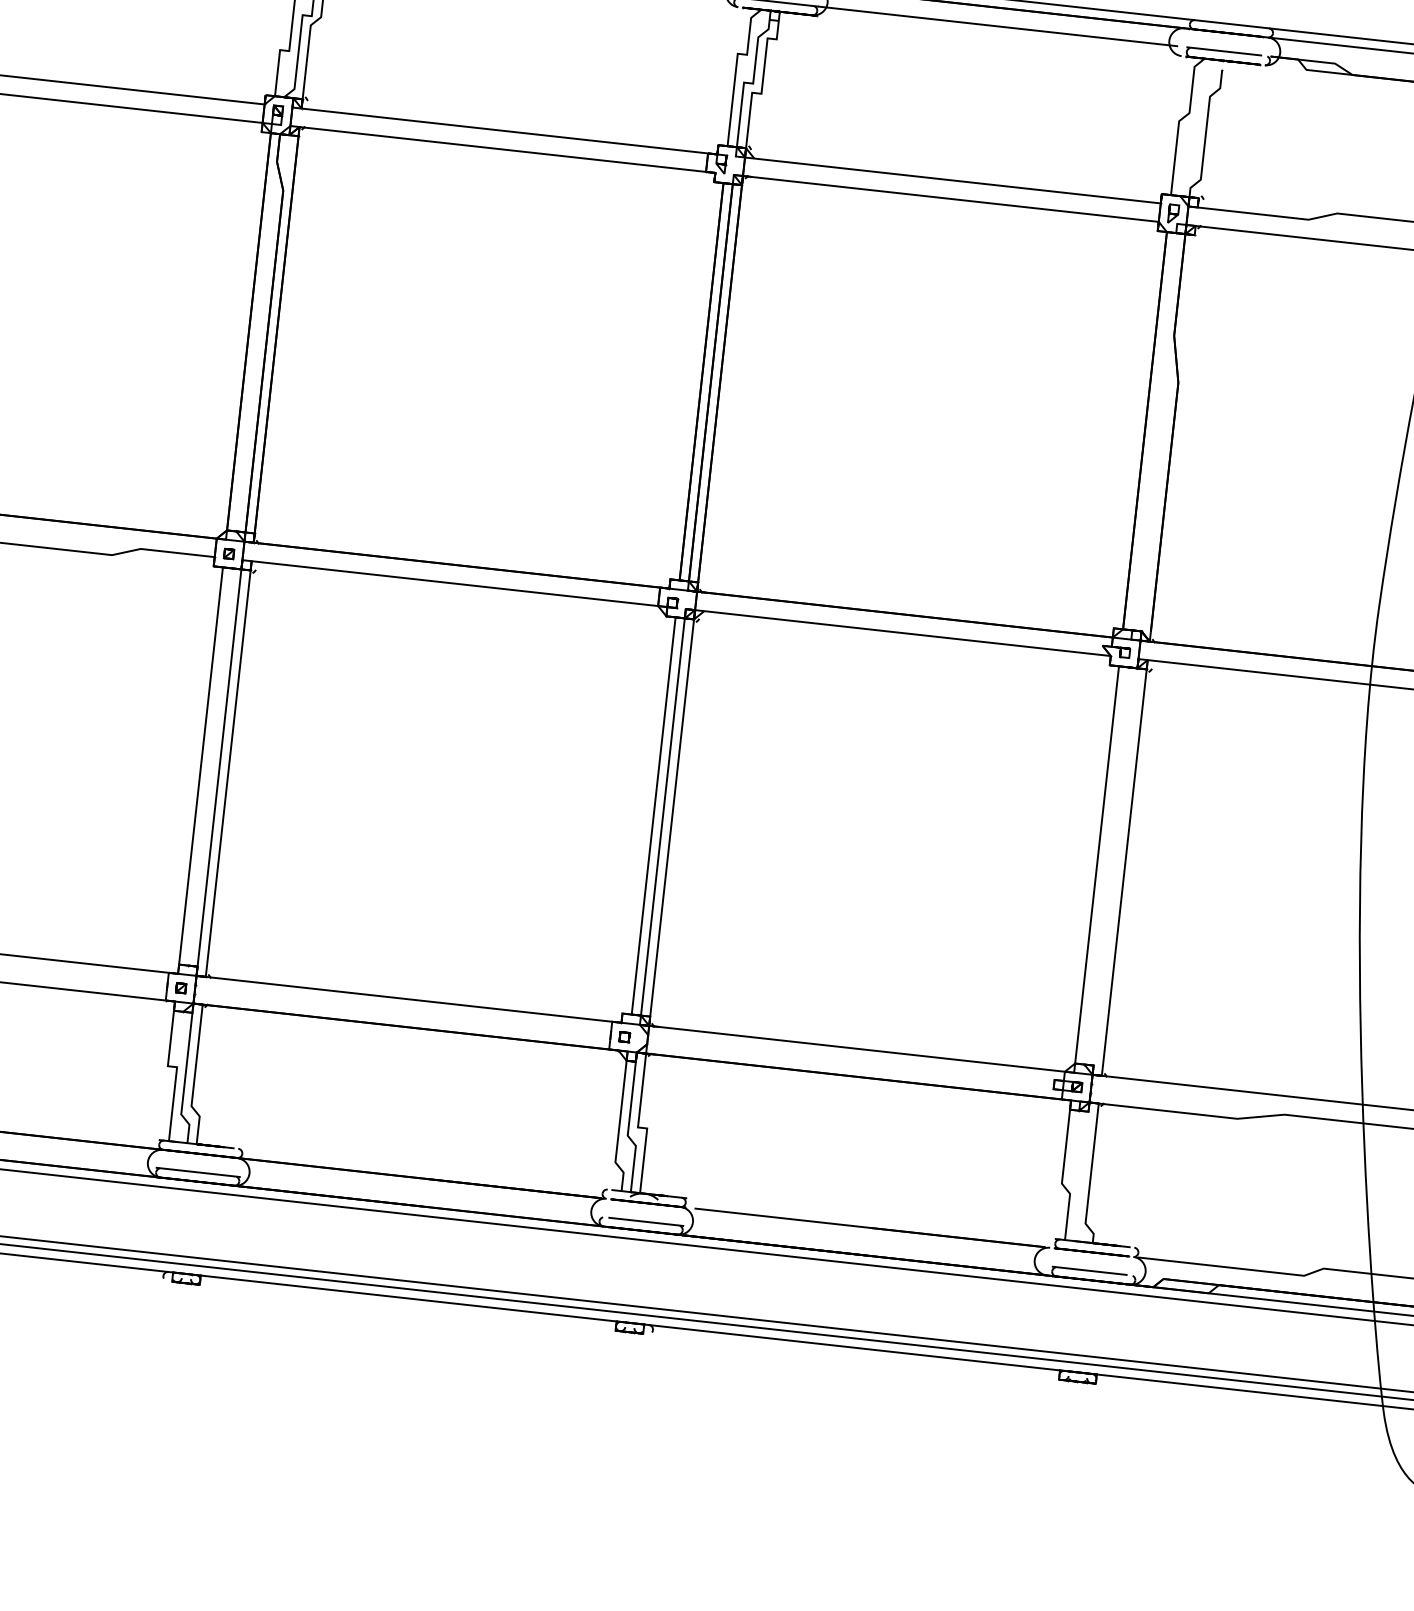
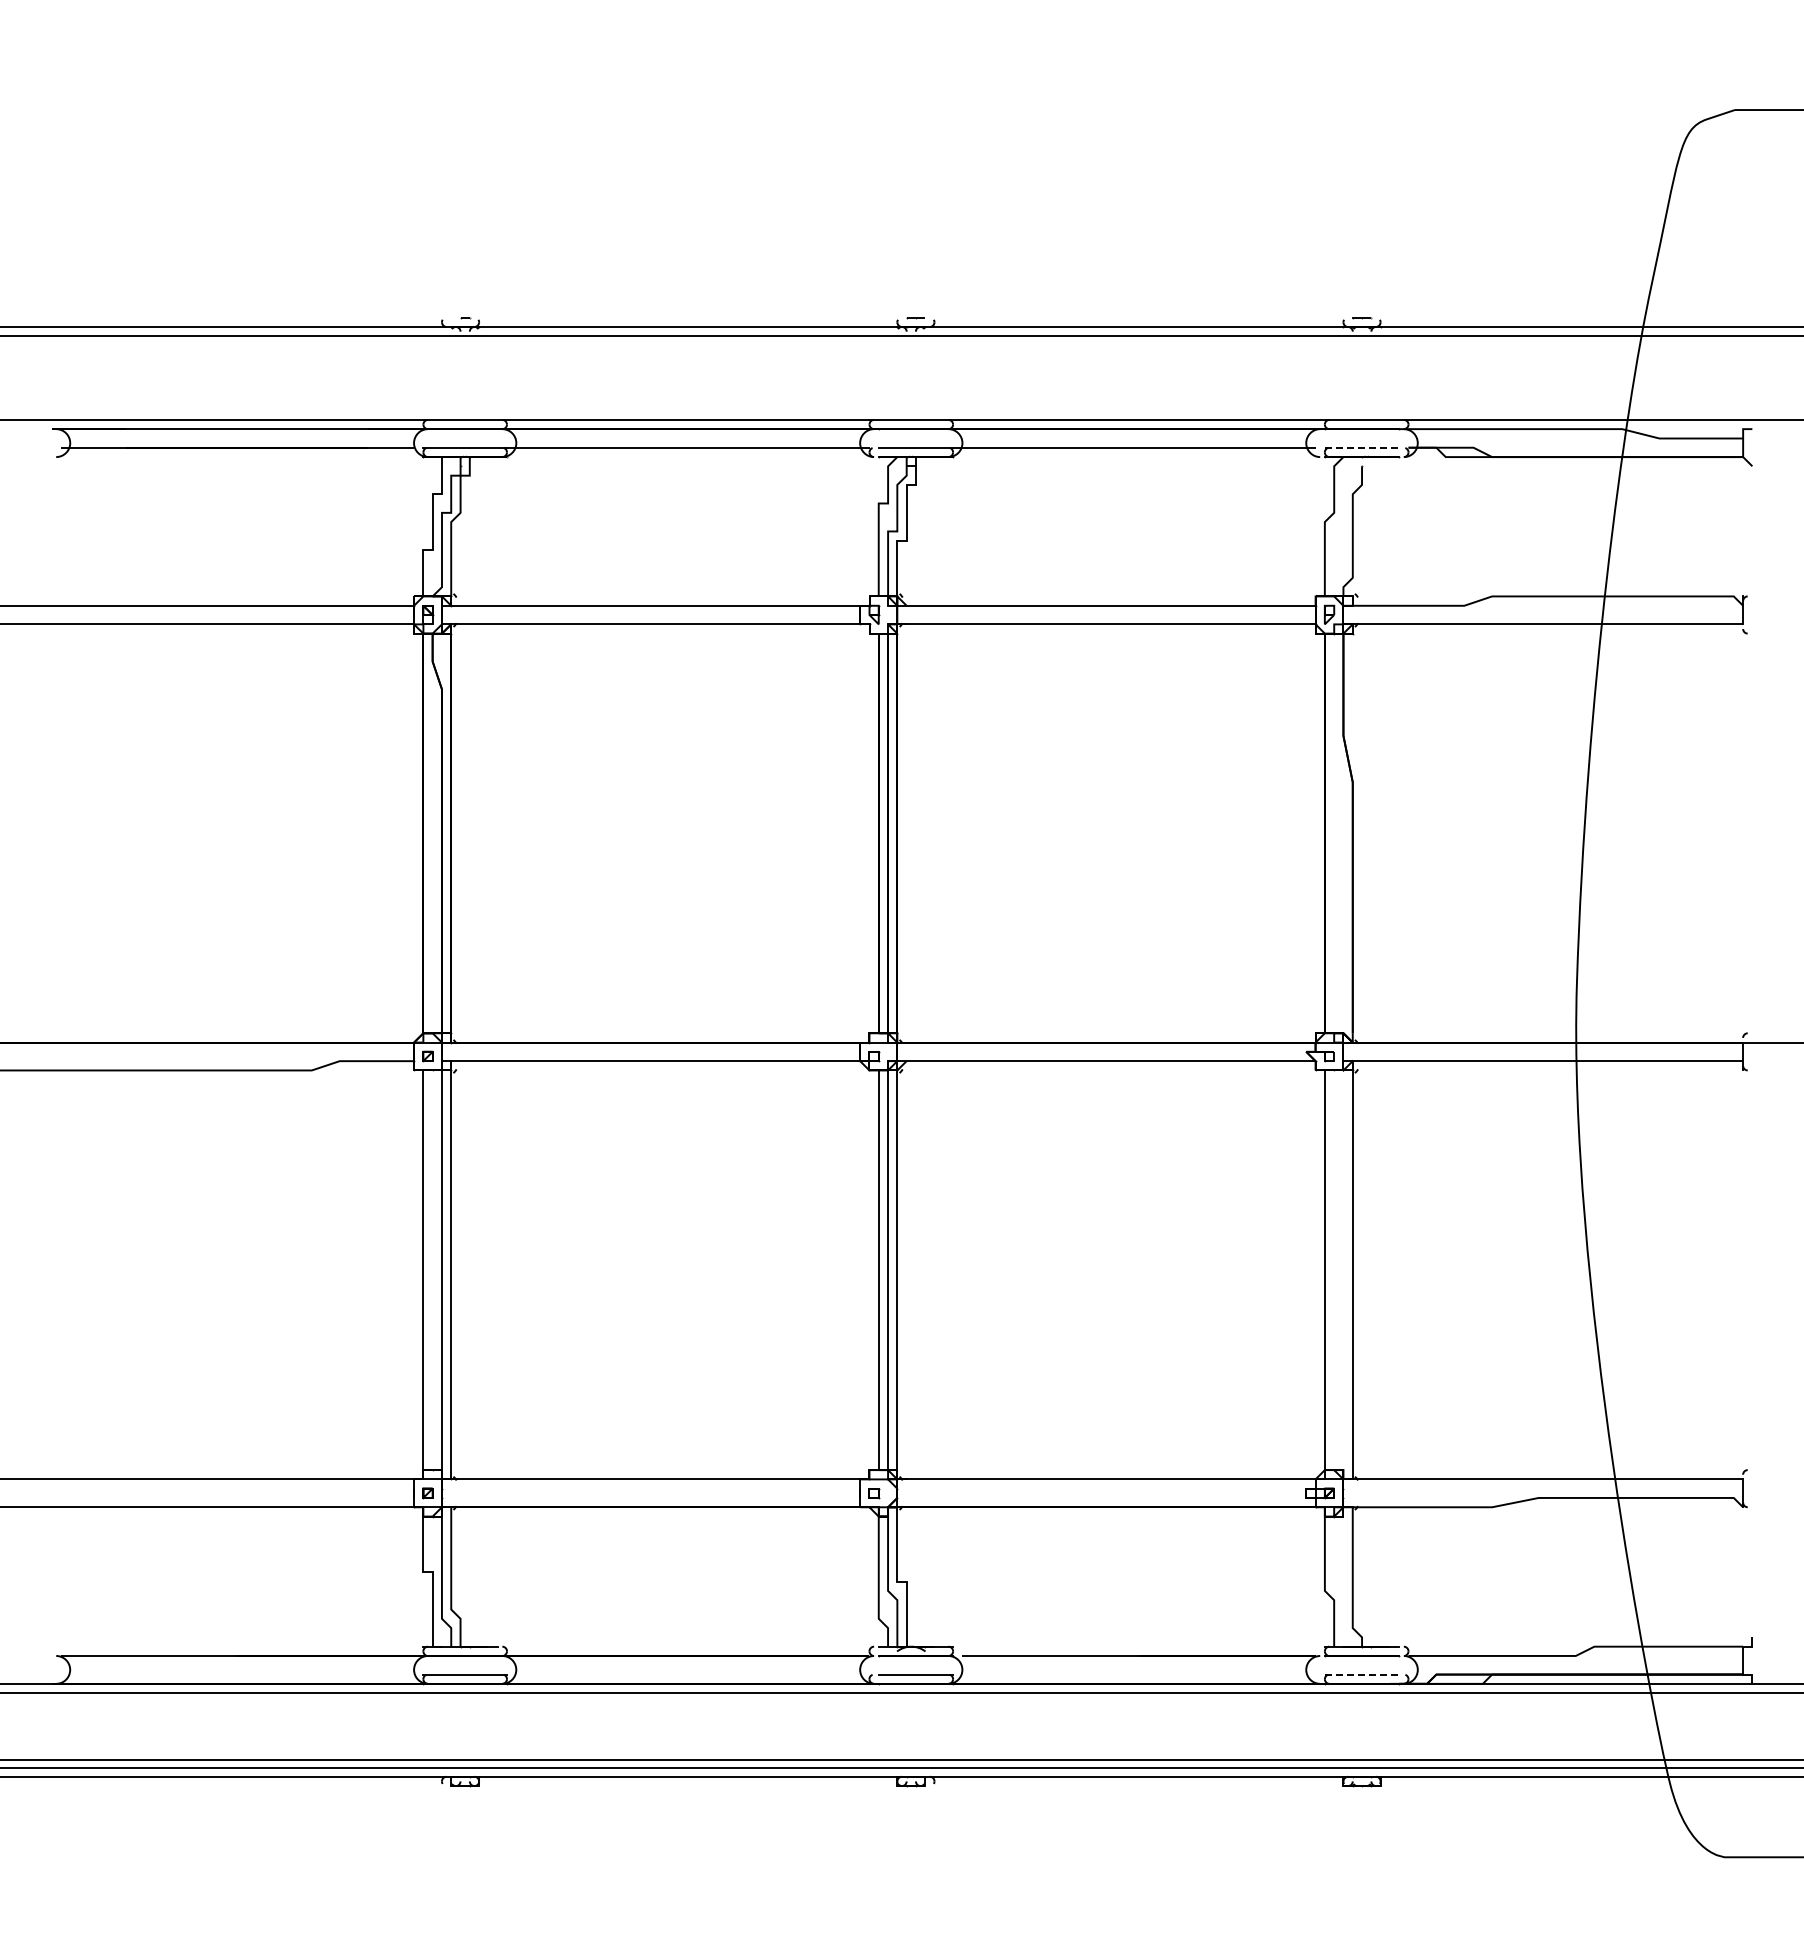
line: (1224, 51) -> (1362, 447), solid -> dashed
line: (1090, 1270) -> (1362, 1674), solid -> dashed

